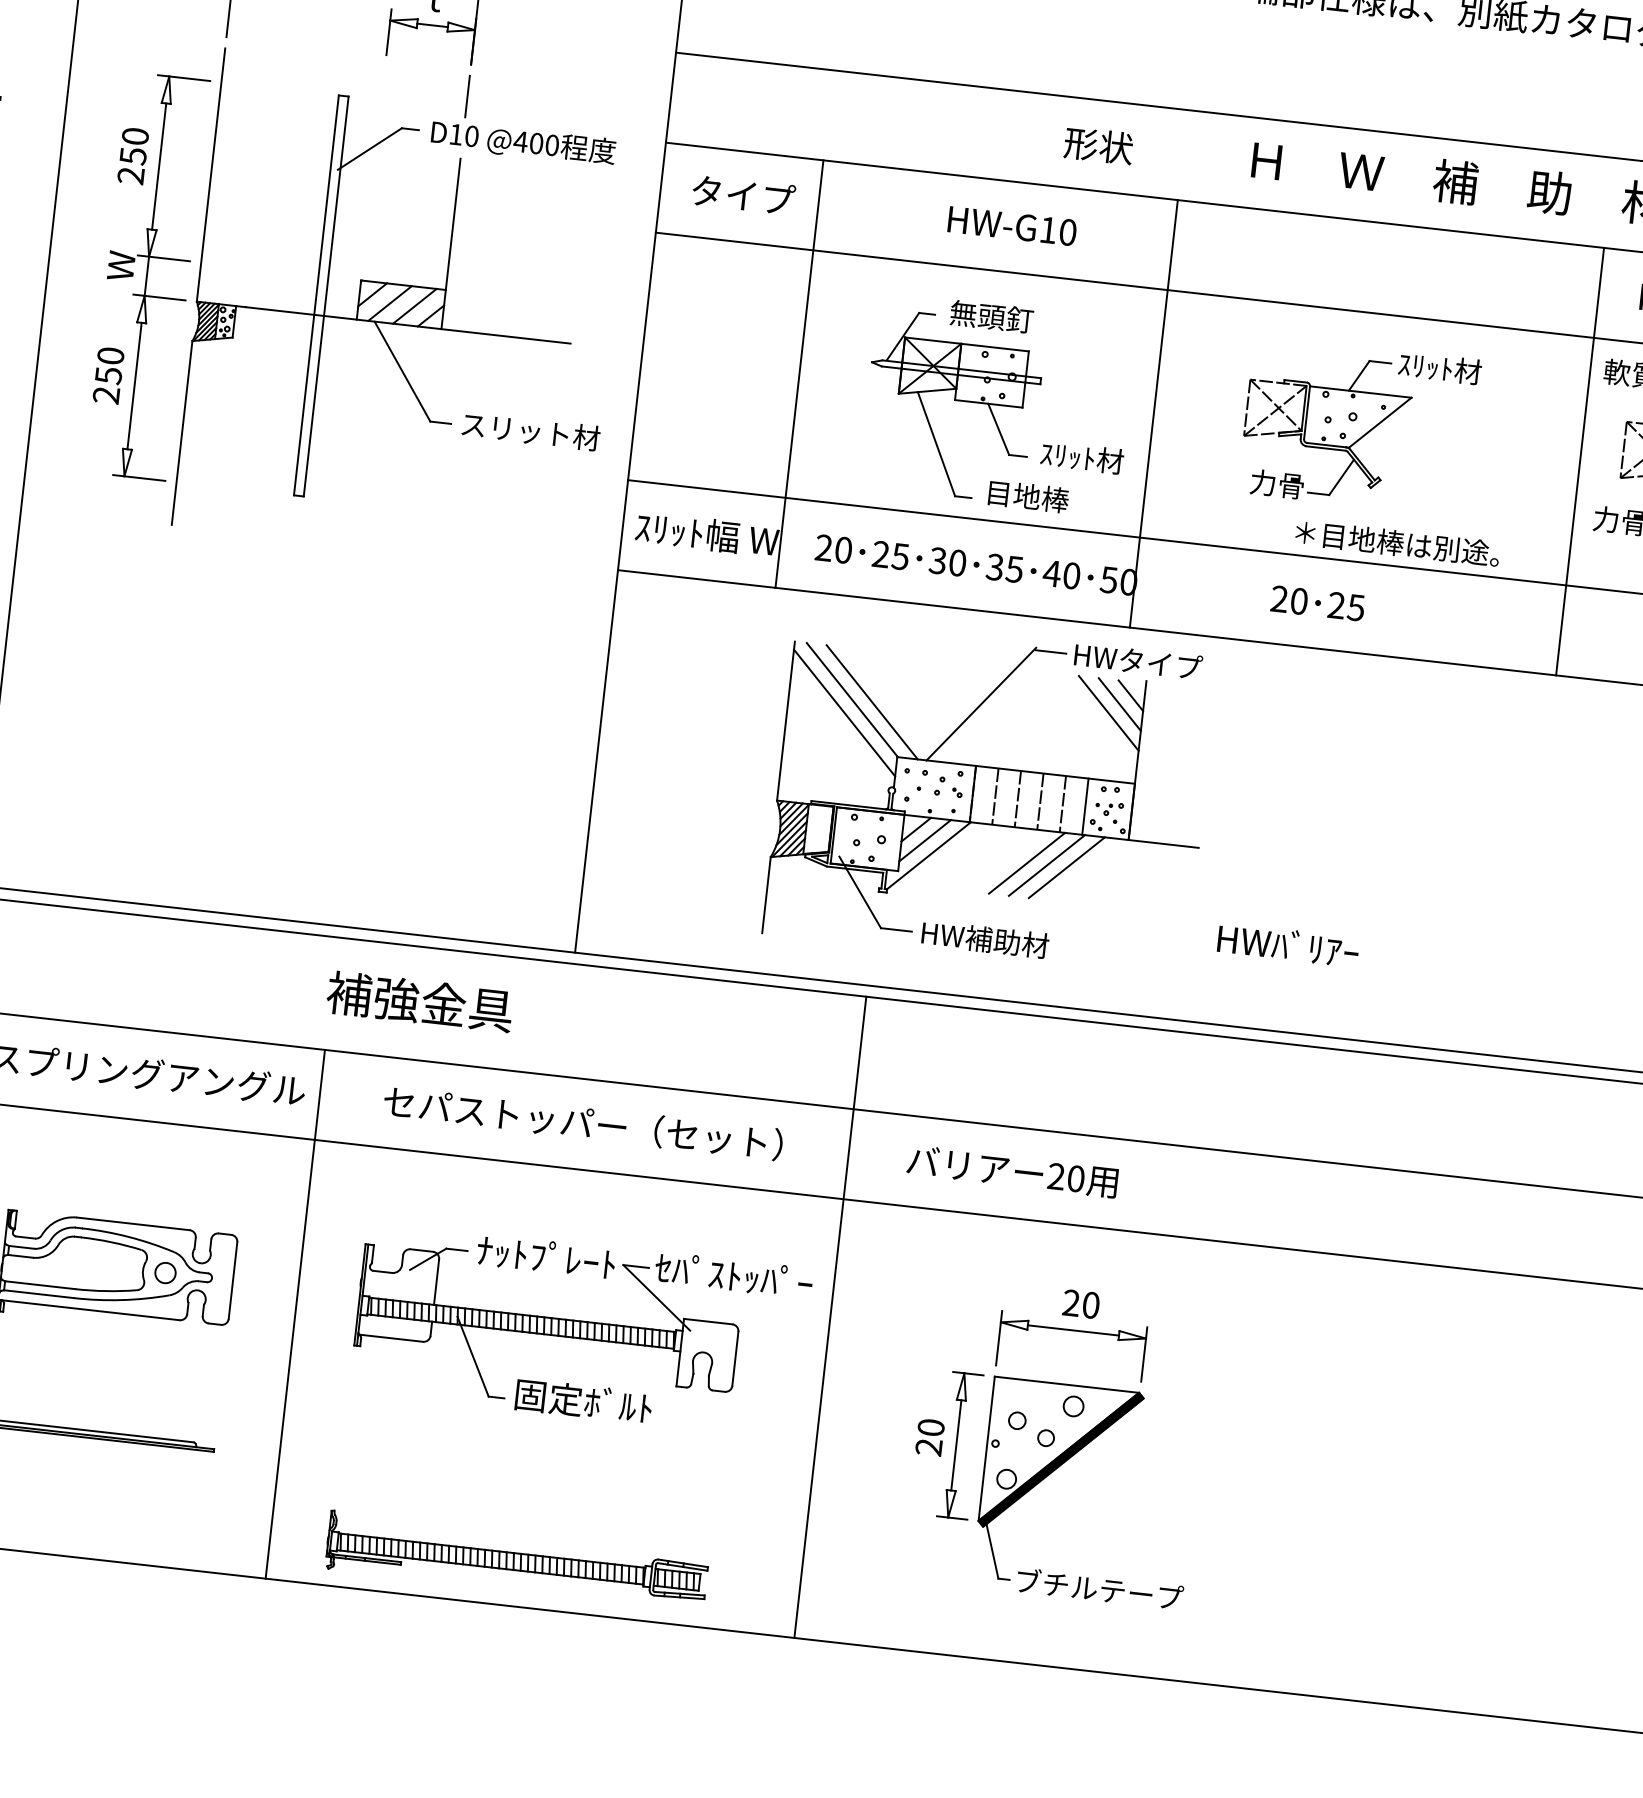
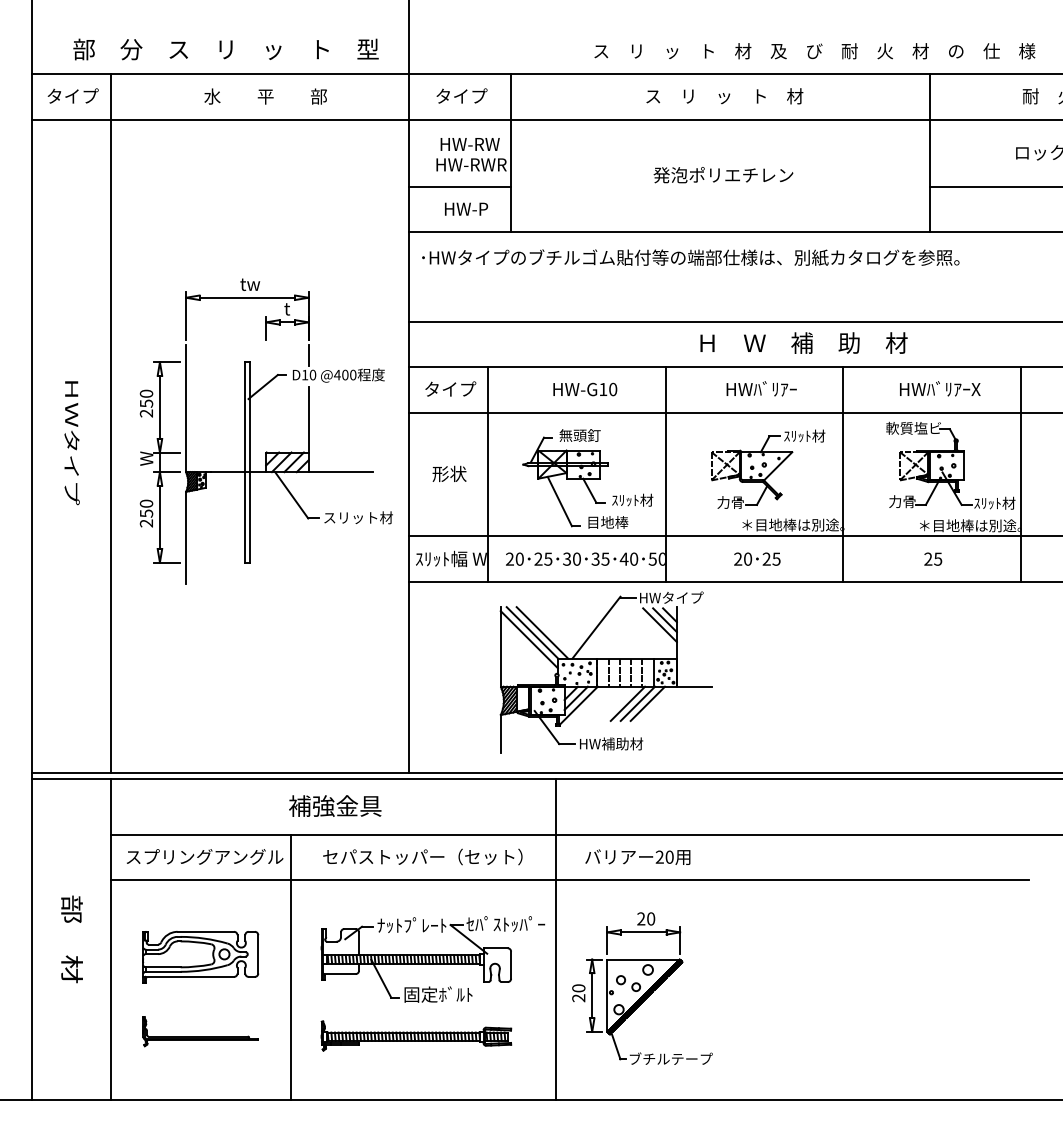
text: (1098, 144) -> (449, 473), moved
line: (1580, 461) -> (843, 474), moved
text: (1288, 944) -> (761, 388), moved
part: (1058, 1442) -> (642, 988), moved
part: (517, 1559) -> (416, 1035), moved

